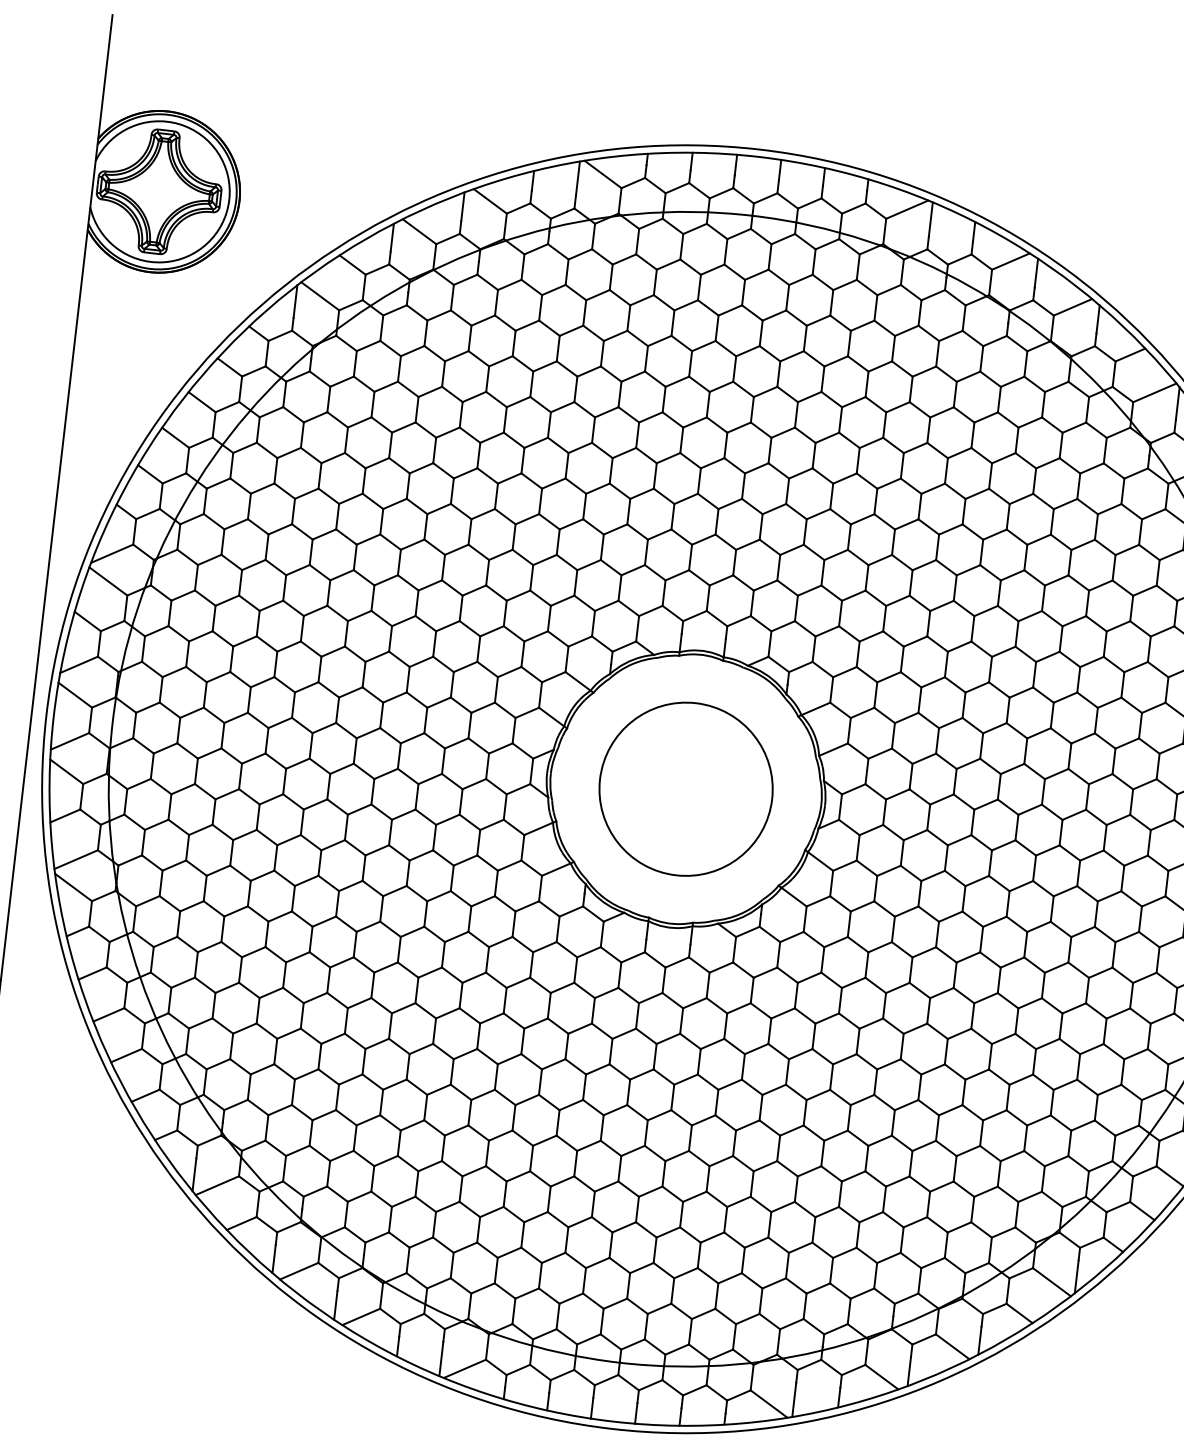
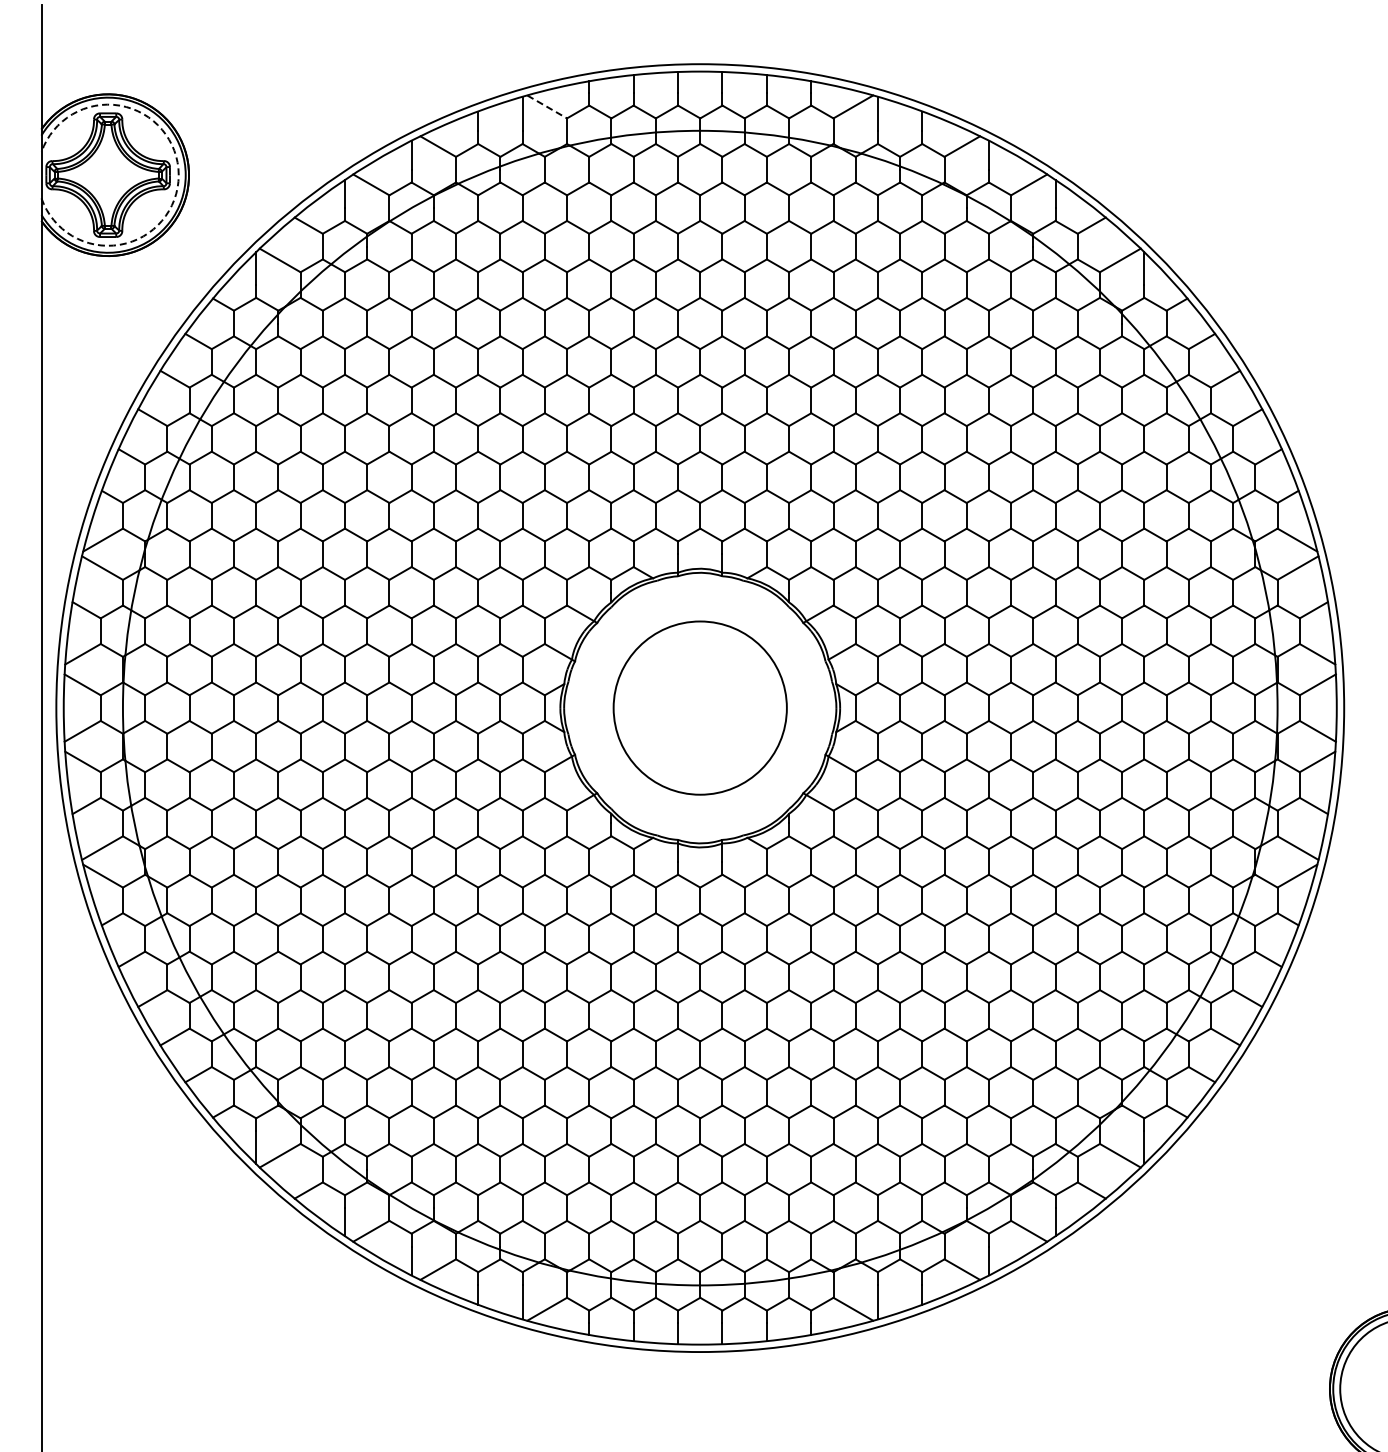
line: (603, 174) -> (547, 106), solid -> dashed
arc: (229, 200) -> (178, 175), solid -> dashed

